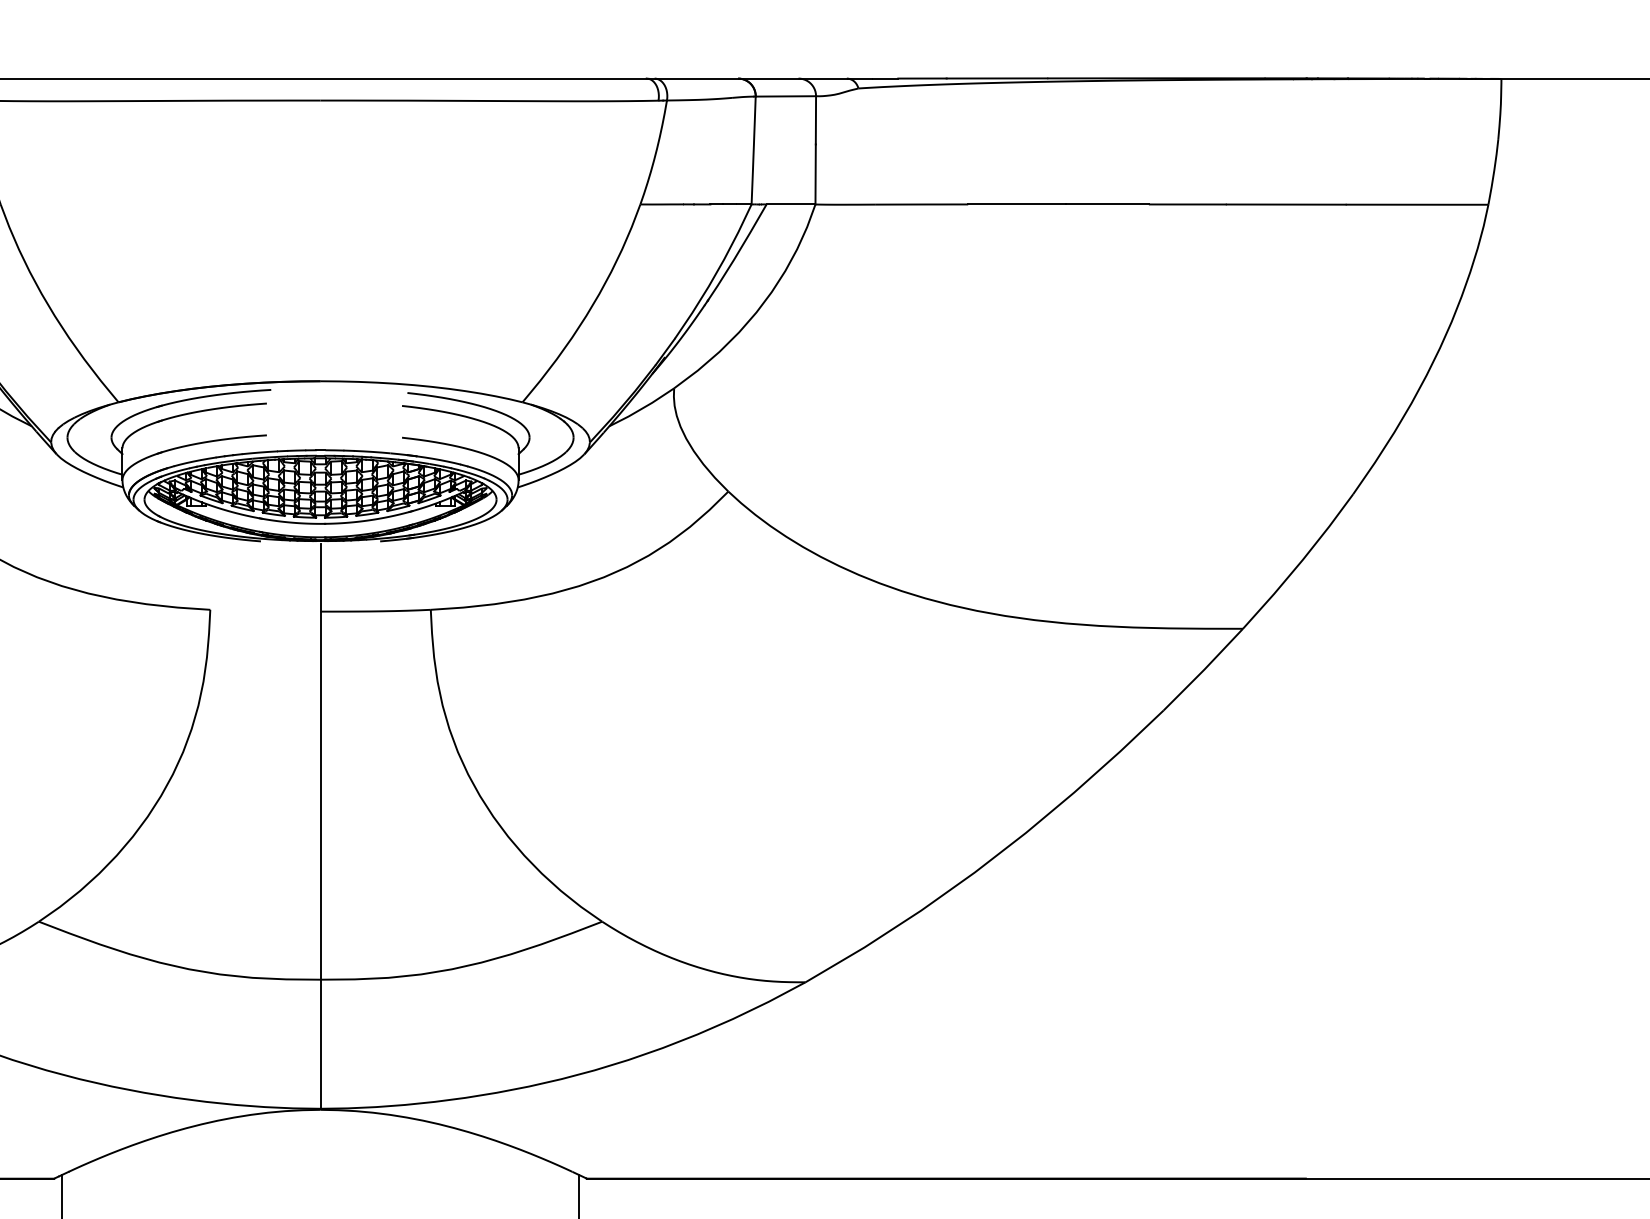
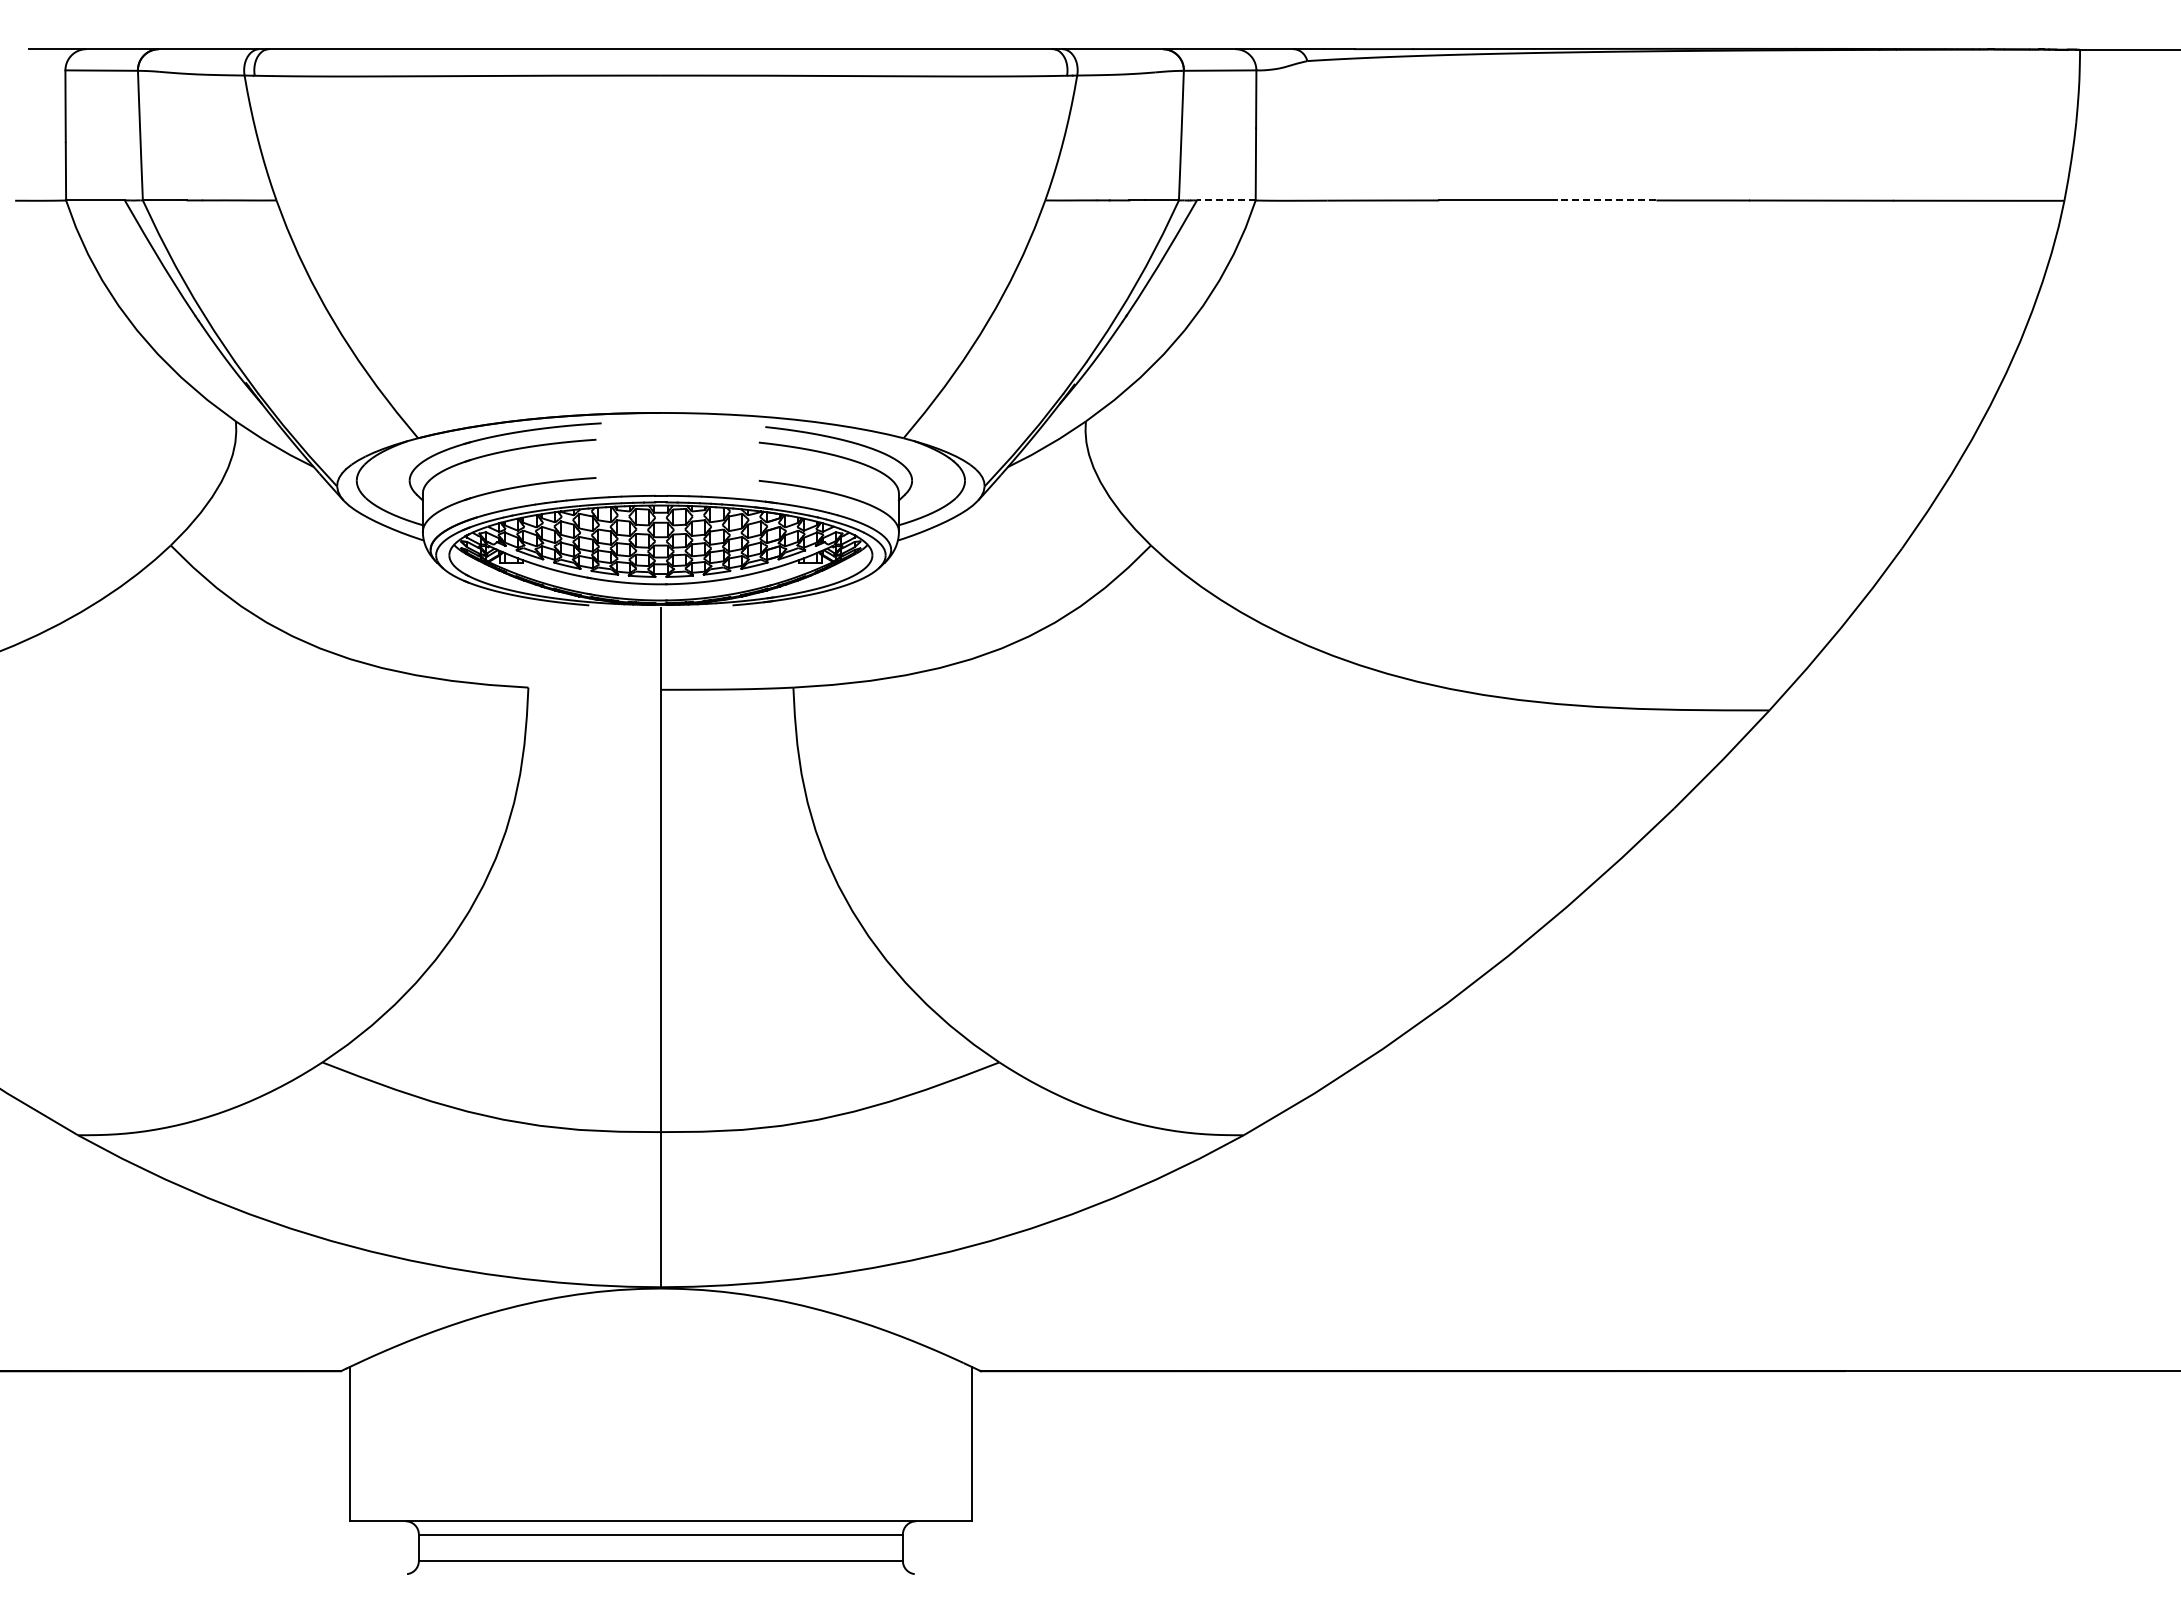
line: (790, 204) -> (1225, 200), solid -> dashed
line: (1107, 204) -> (1606, 200), solid -> dashed

